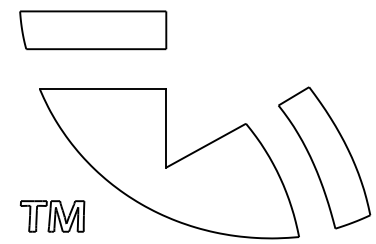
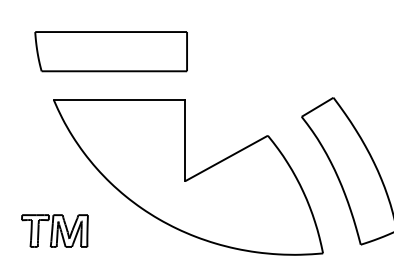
part: (92, 30) -> (110, 51), moved
part: (52, 215) -> (54, 230), moved

